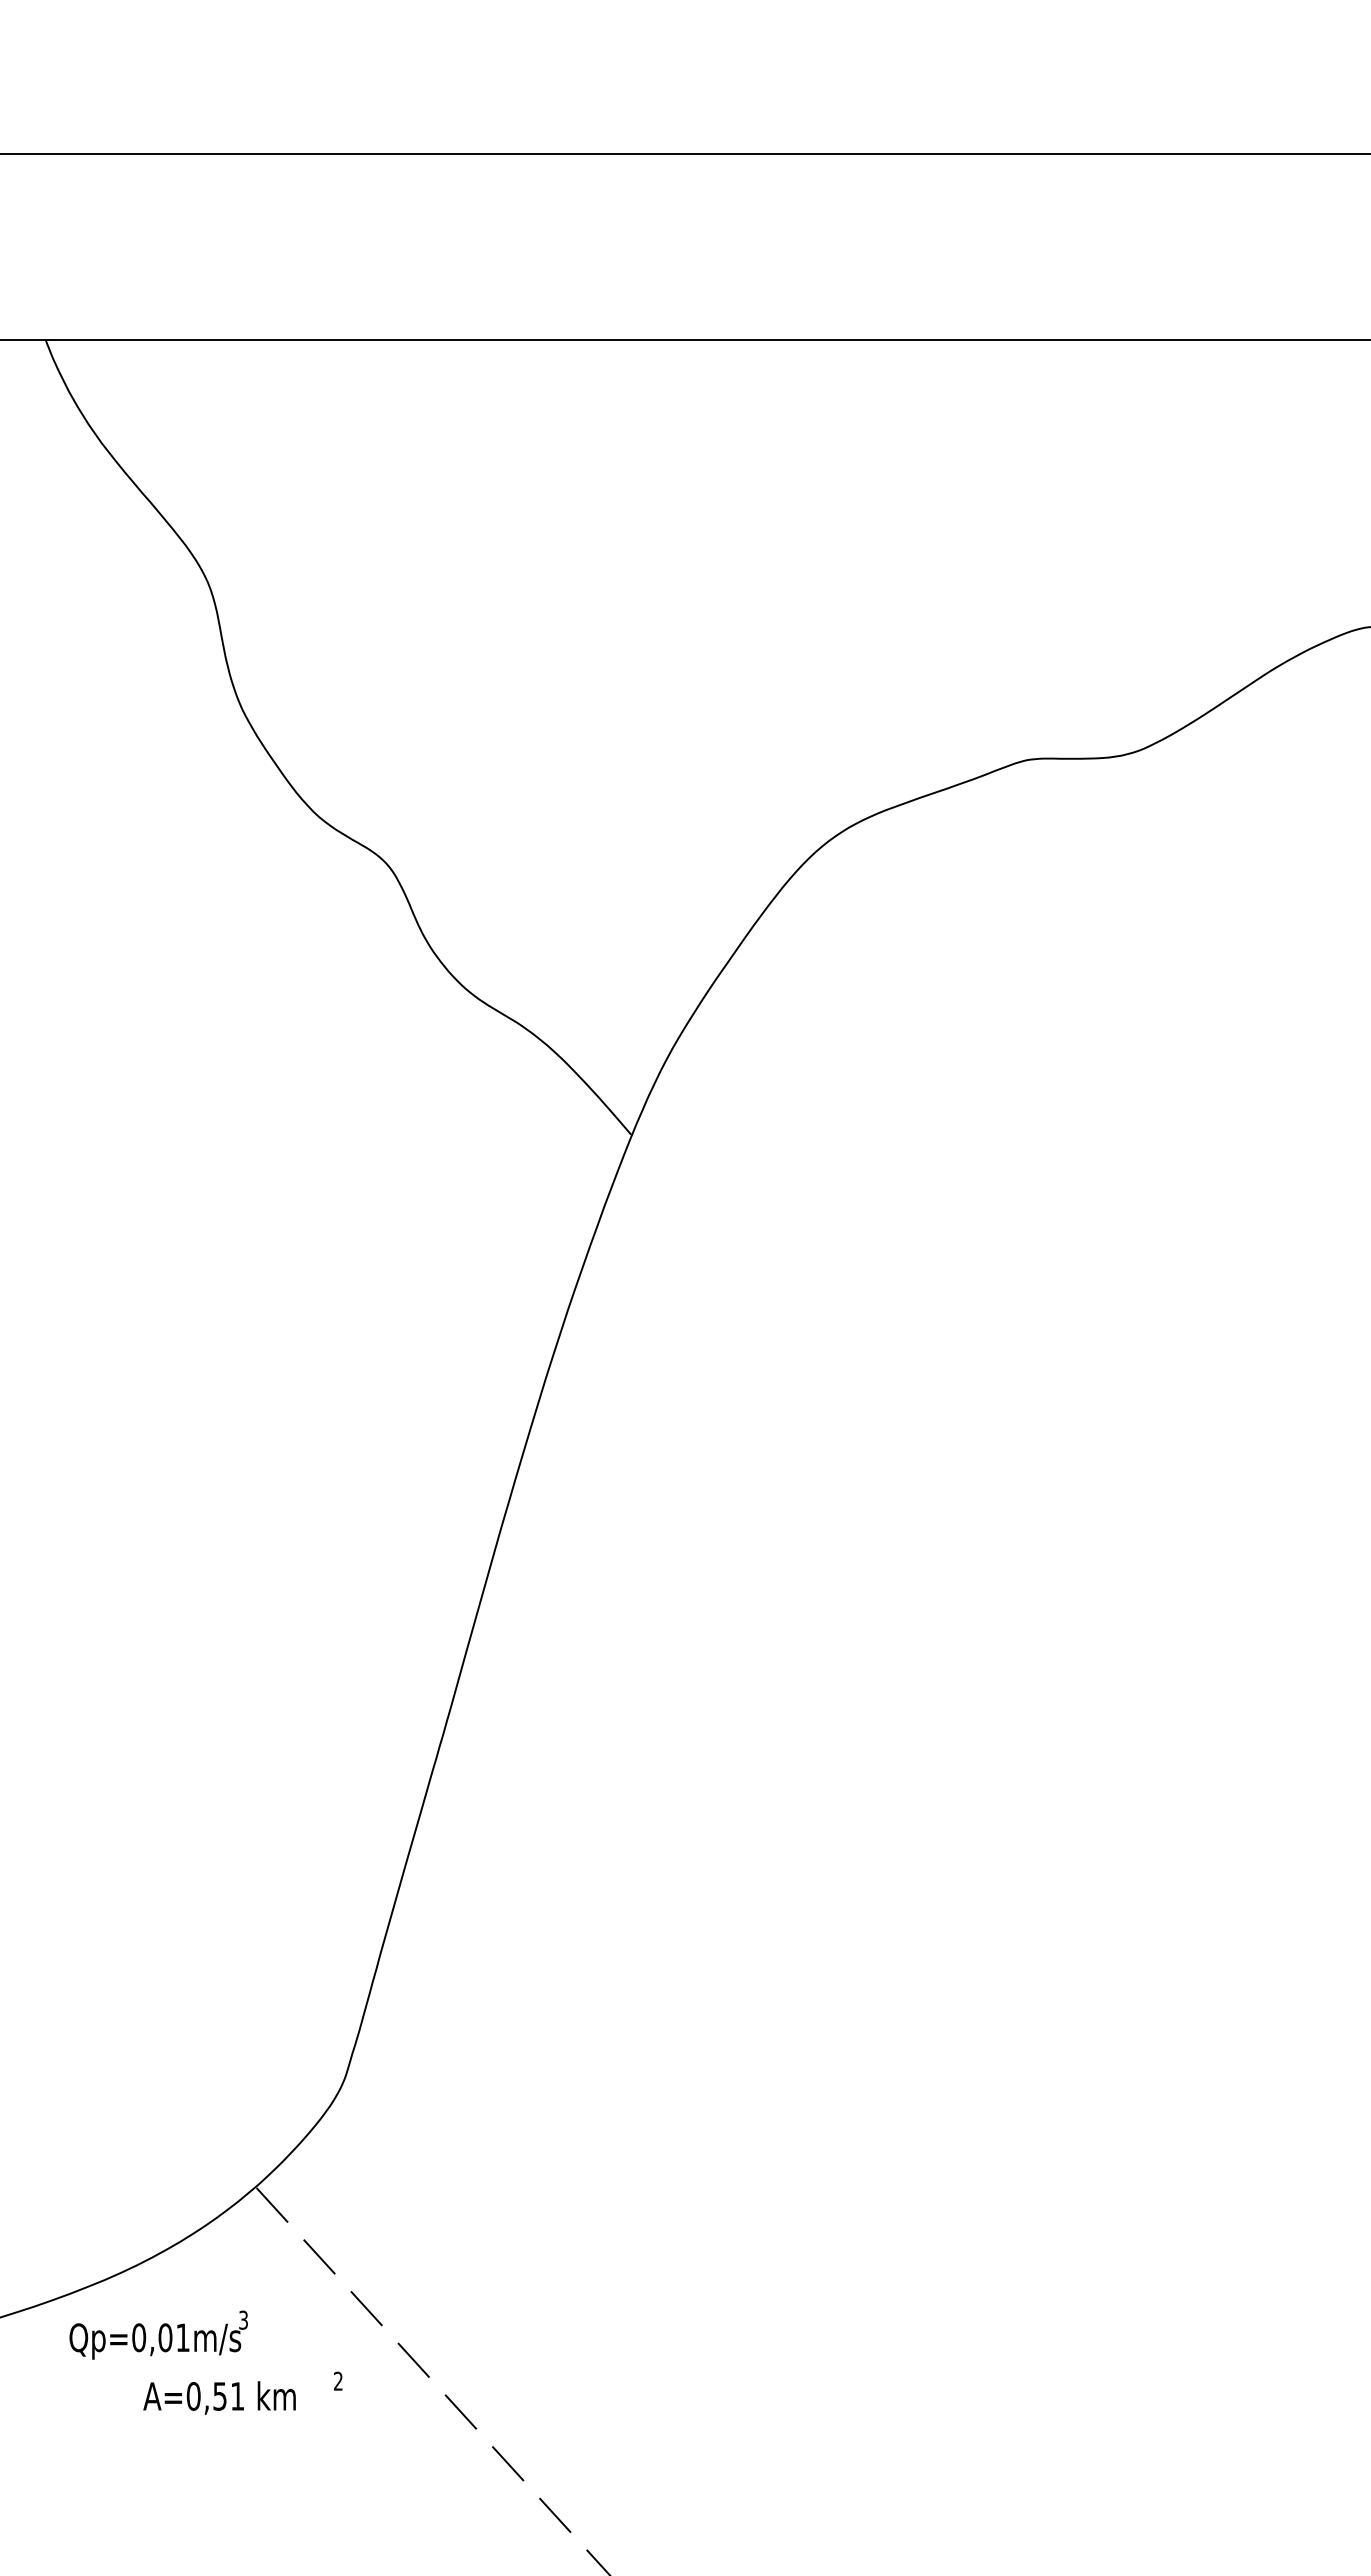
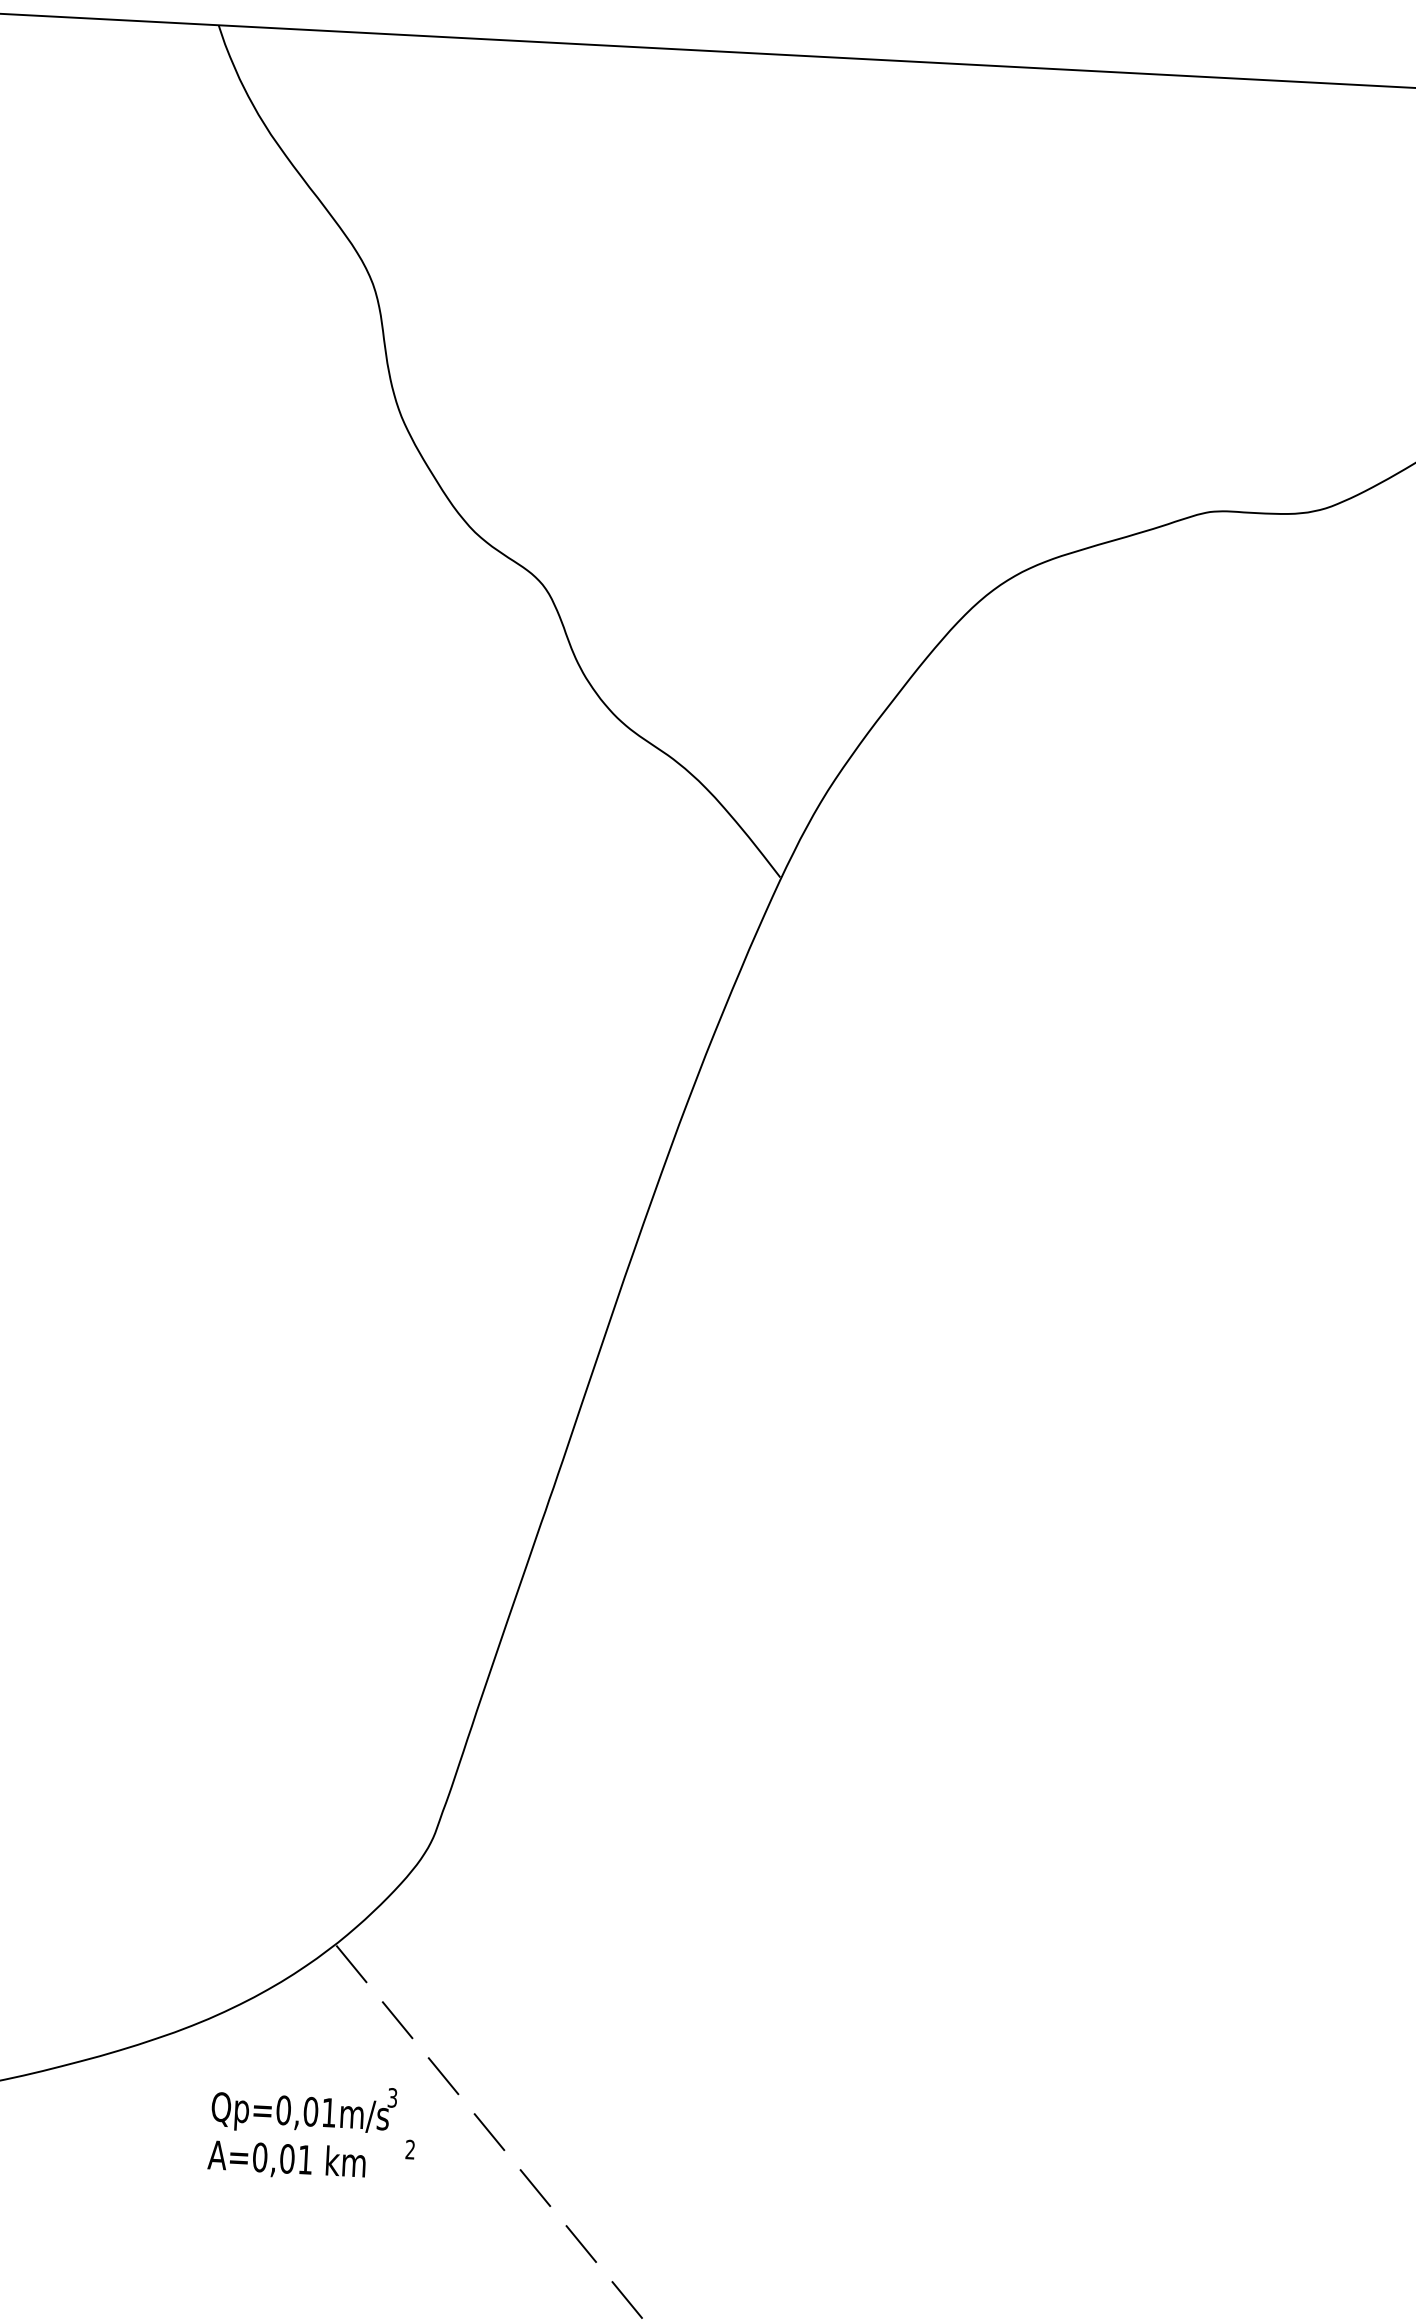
text: (158, 2334) -> (303, 2108), moved
text: (220, 2396) -> (287, 2159), A=0,51 -> A=0,01

